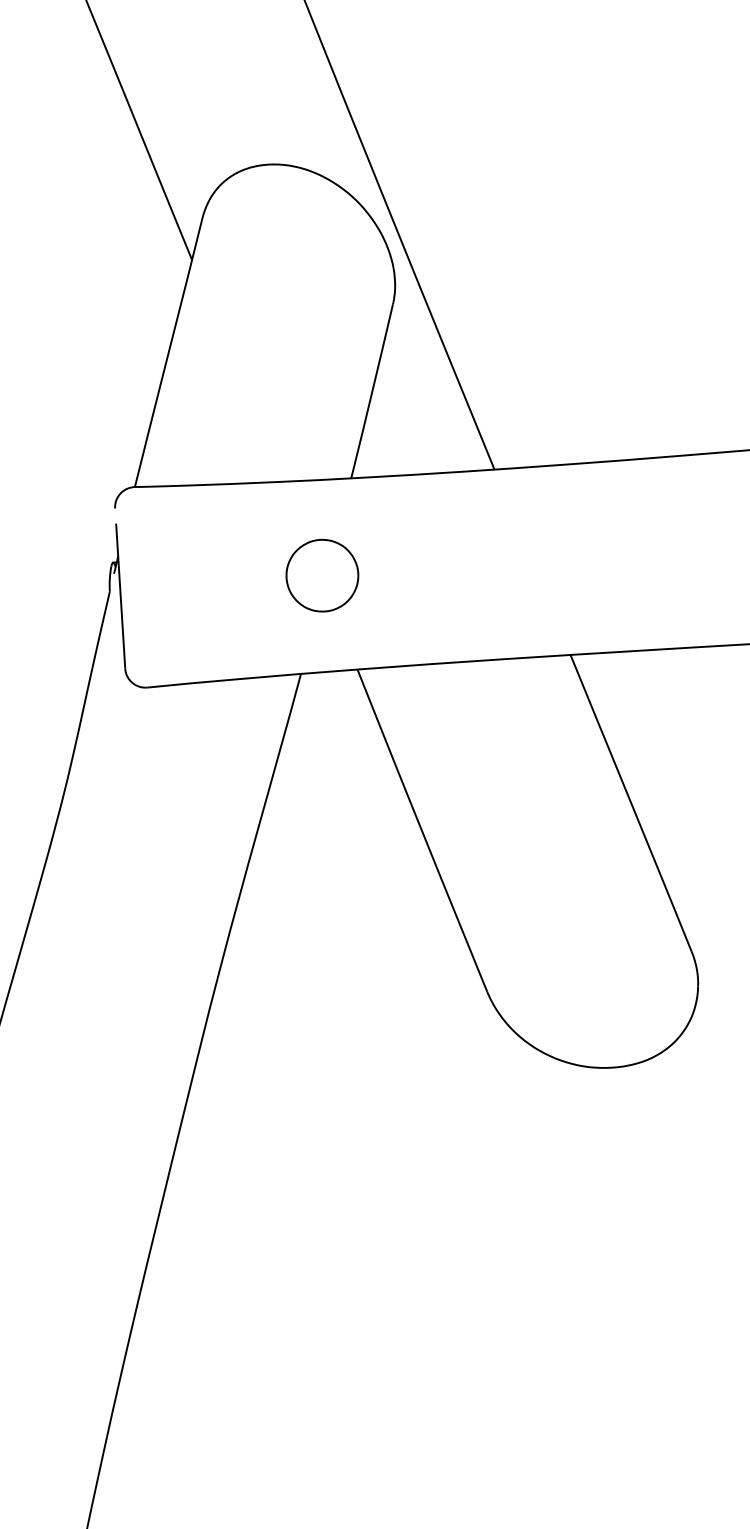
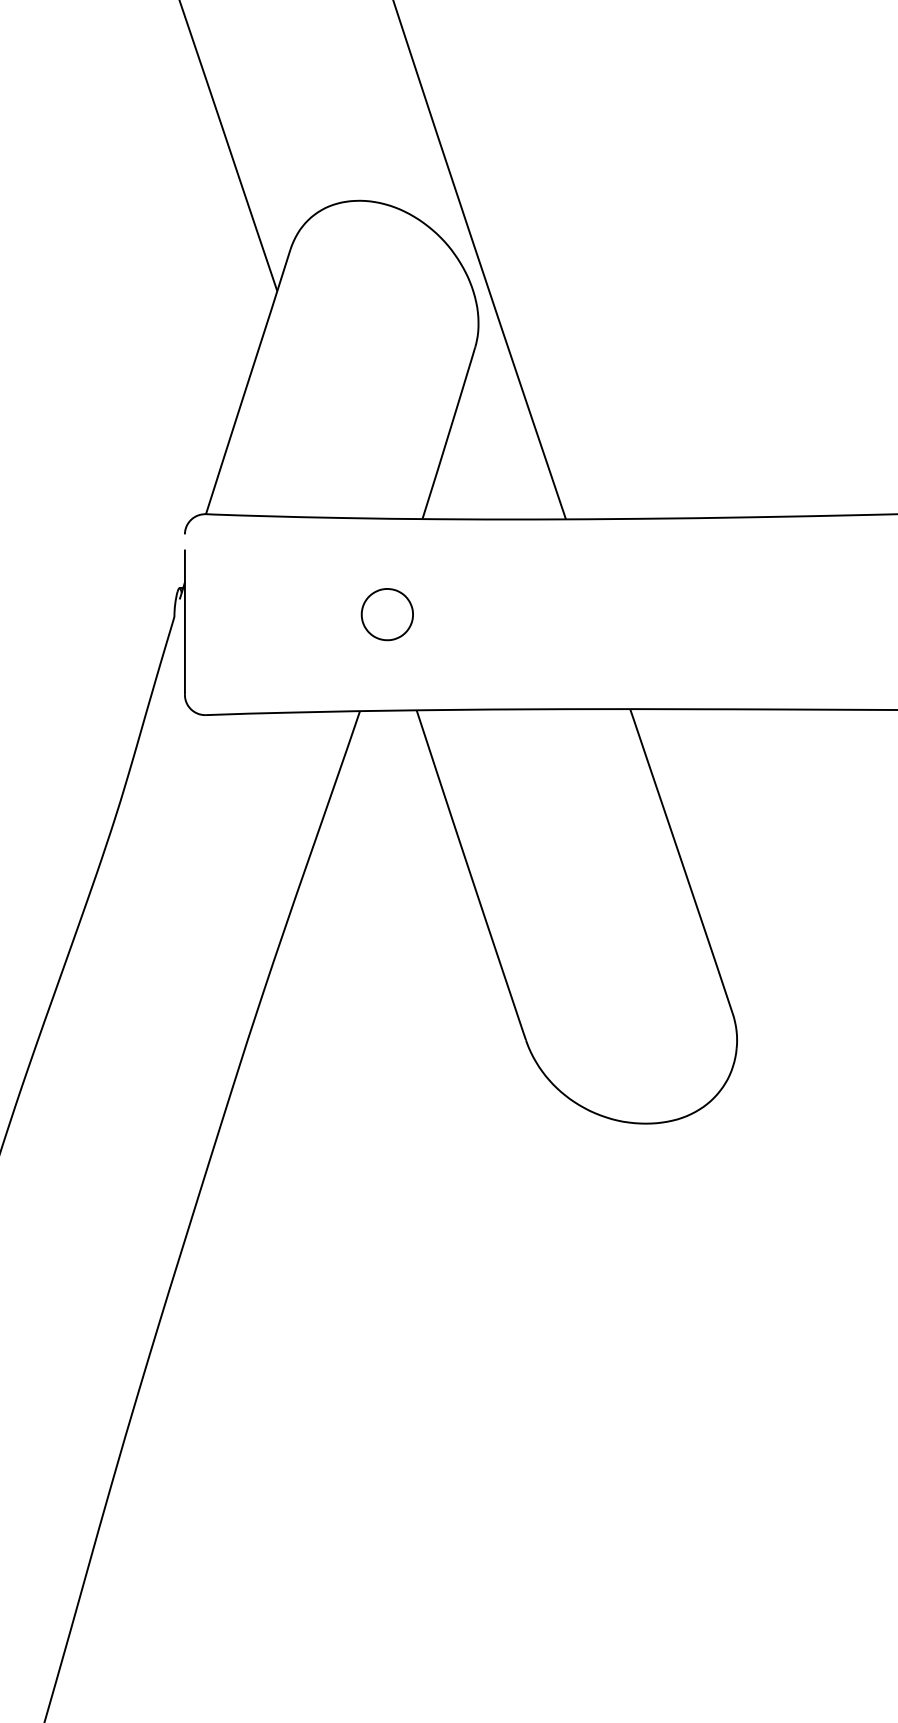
part: (321, 575) -> (386, 614), size x0.71

